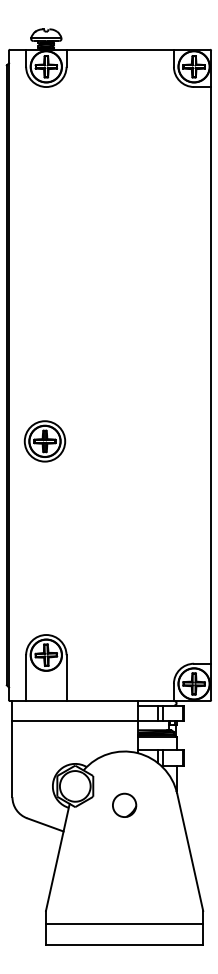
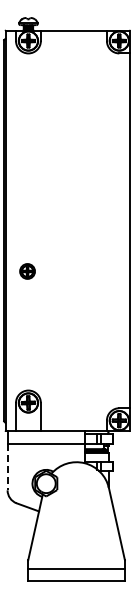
part: (44, 441) -> (27, 271), size x0.6
line: (12, 760) -> (7, 467), solid -> dashed
circle: (124, 805) -> (76, 495), removed

